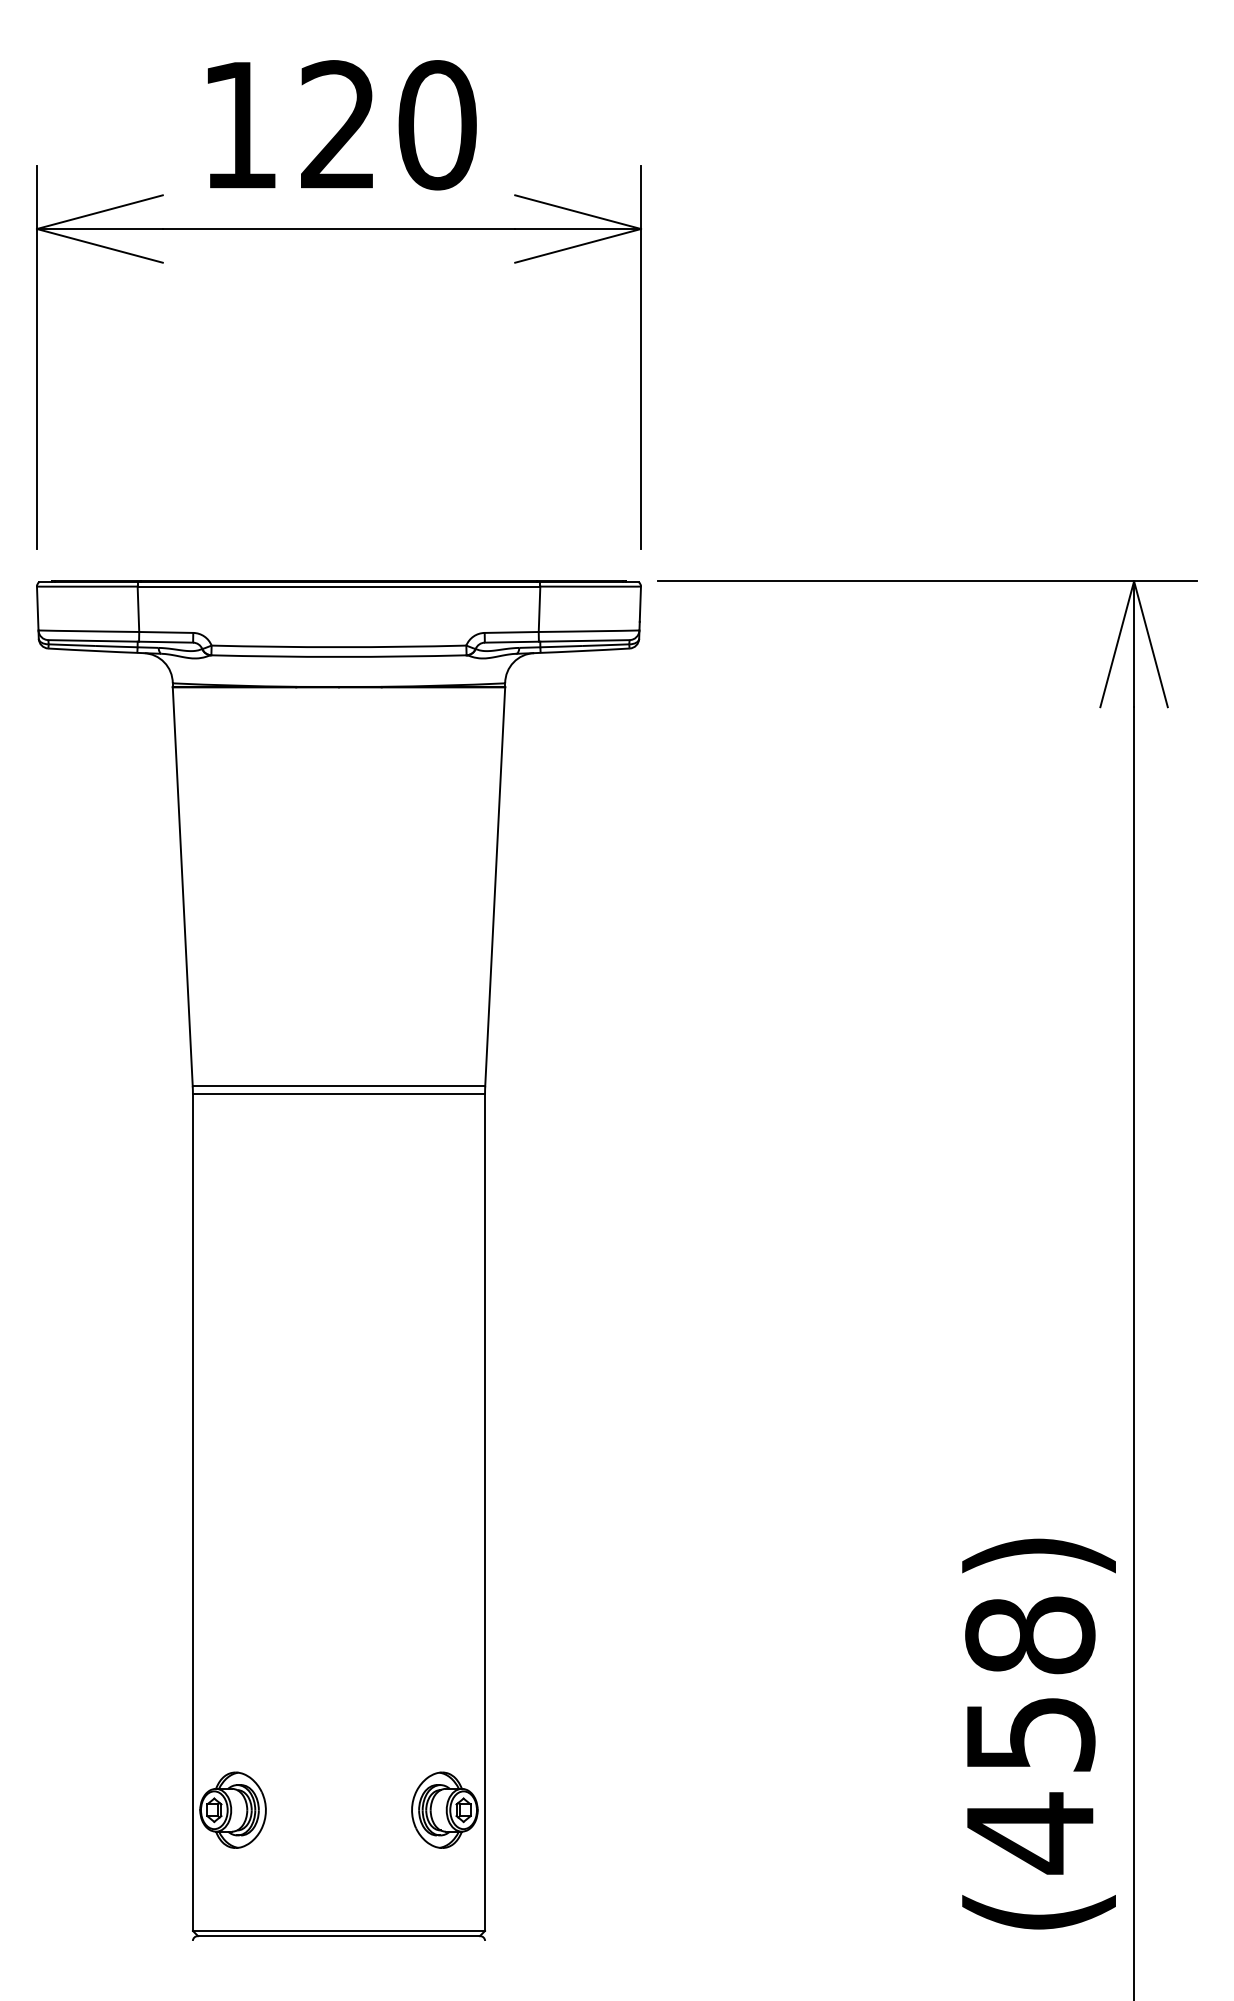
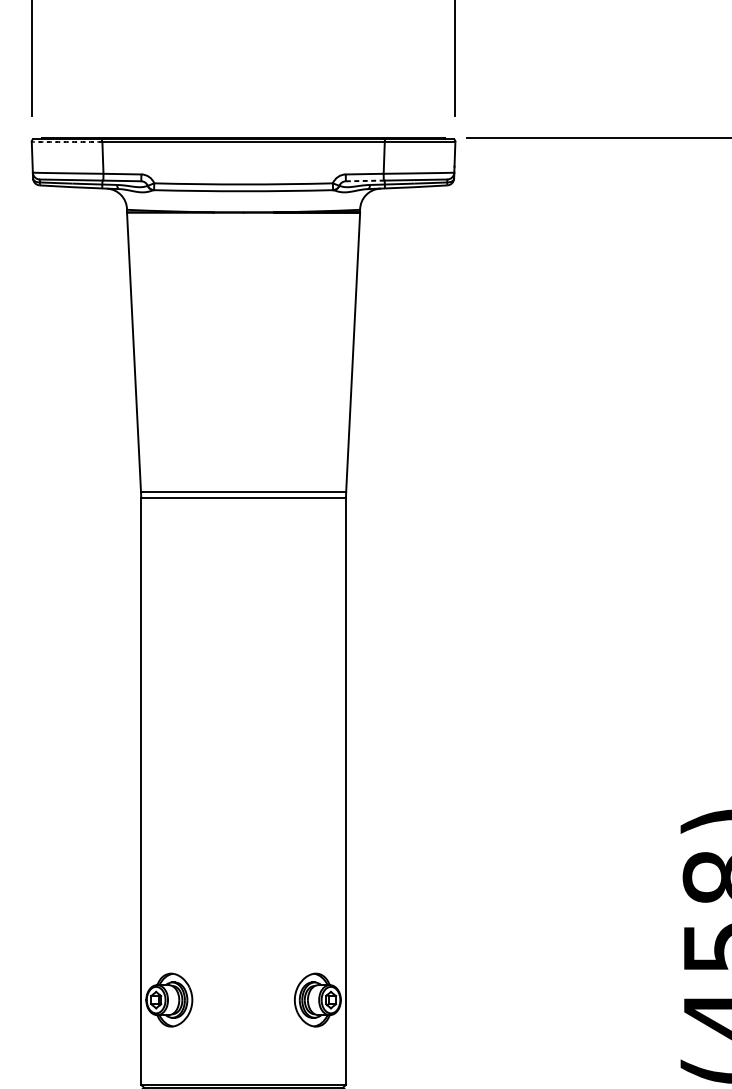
line: (84, 586) -> (65, 141), solid -> dashed
line: (512, 642) -> (365, 181), solid -> dashed

